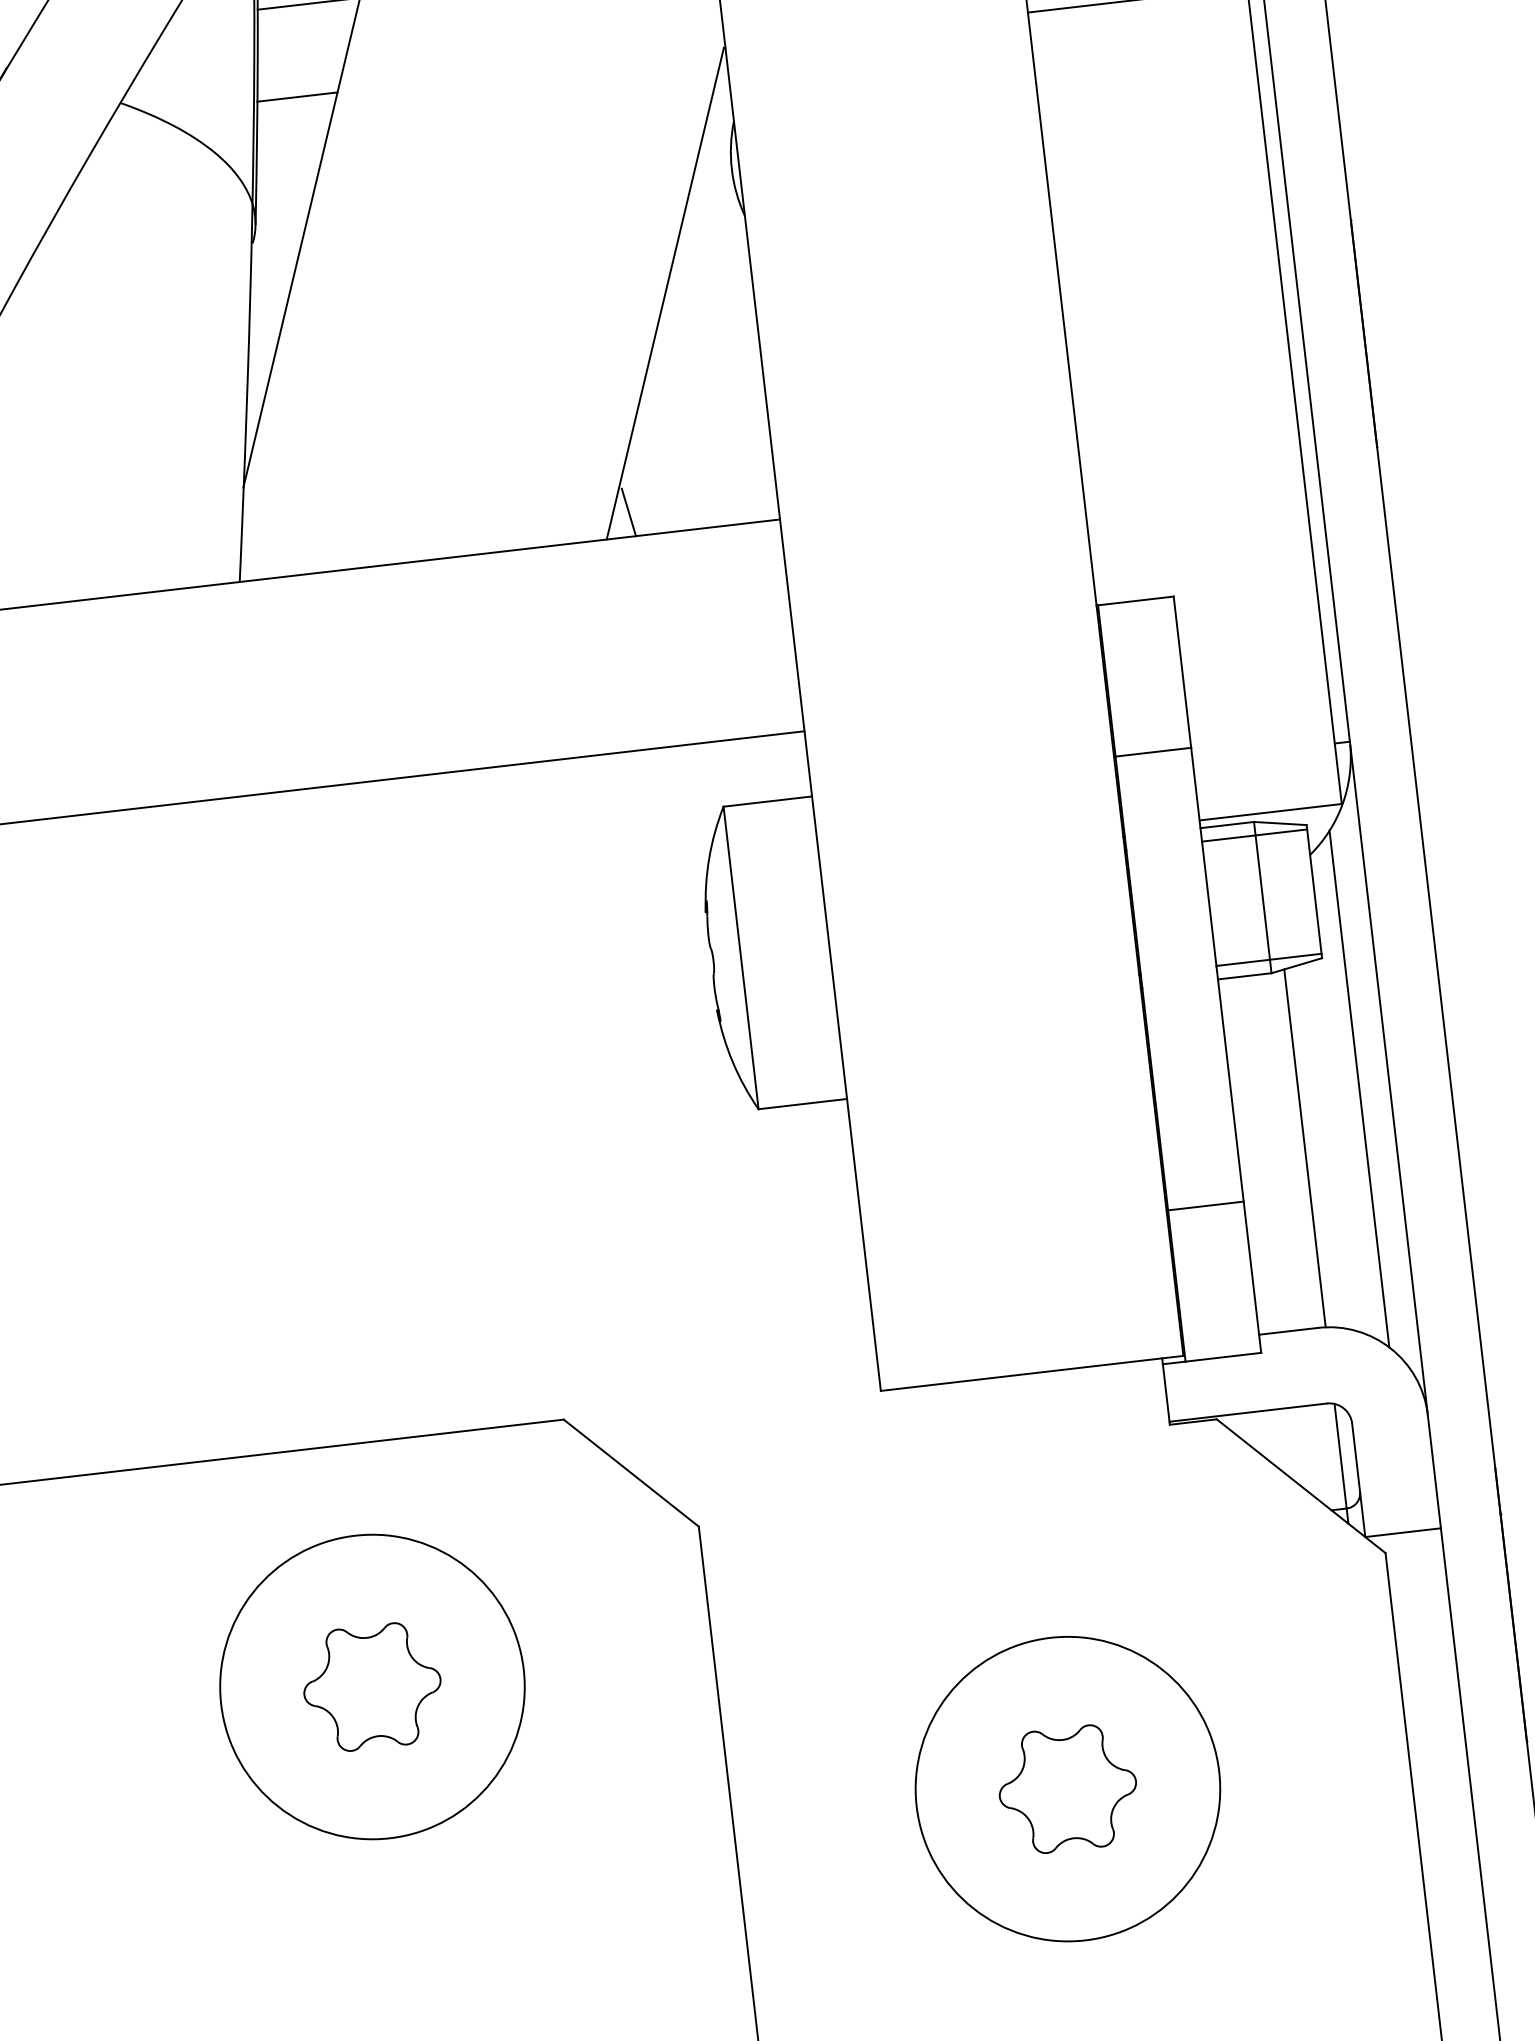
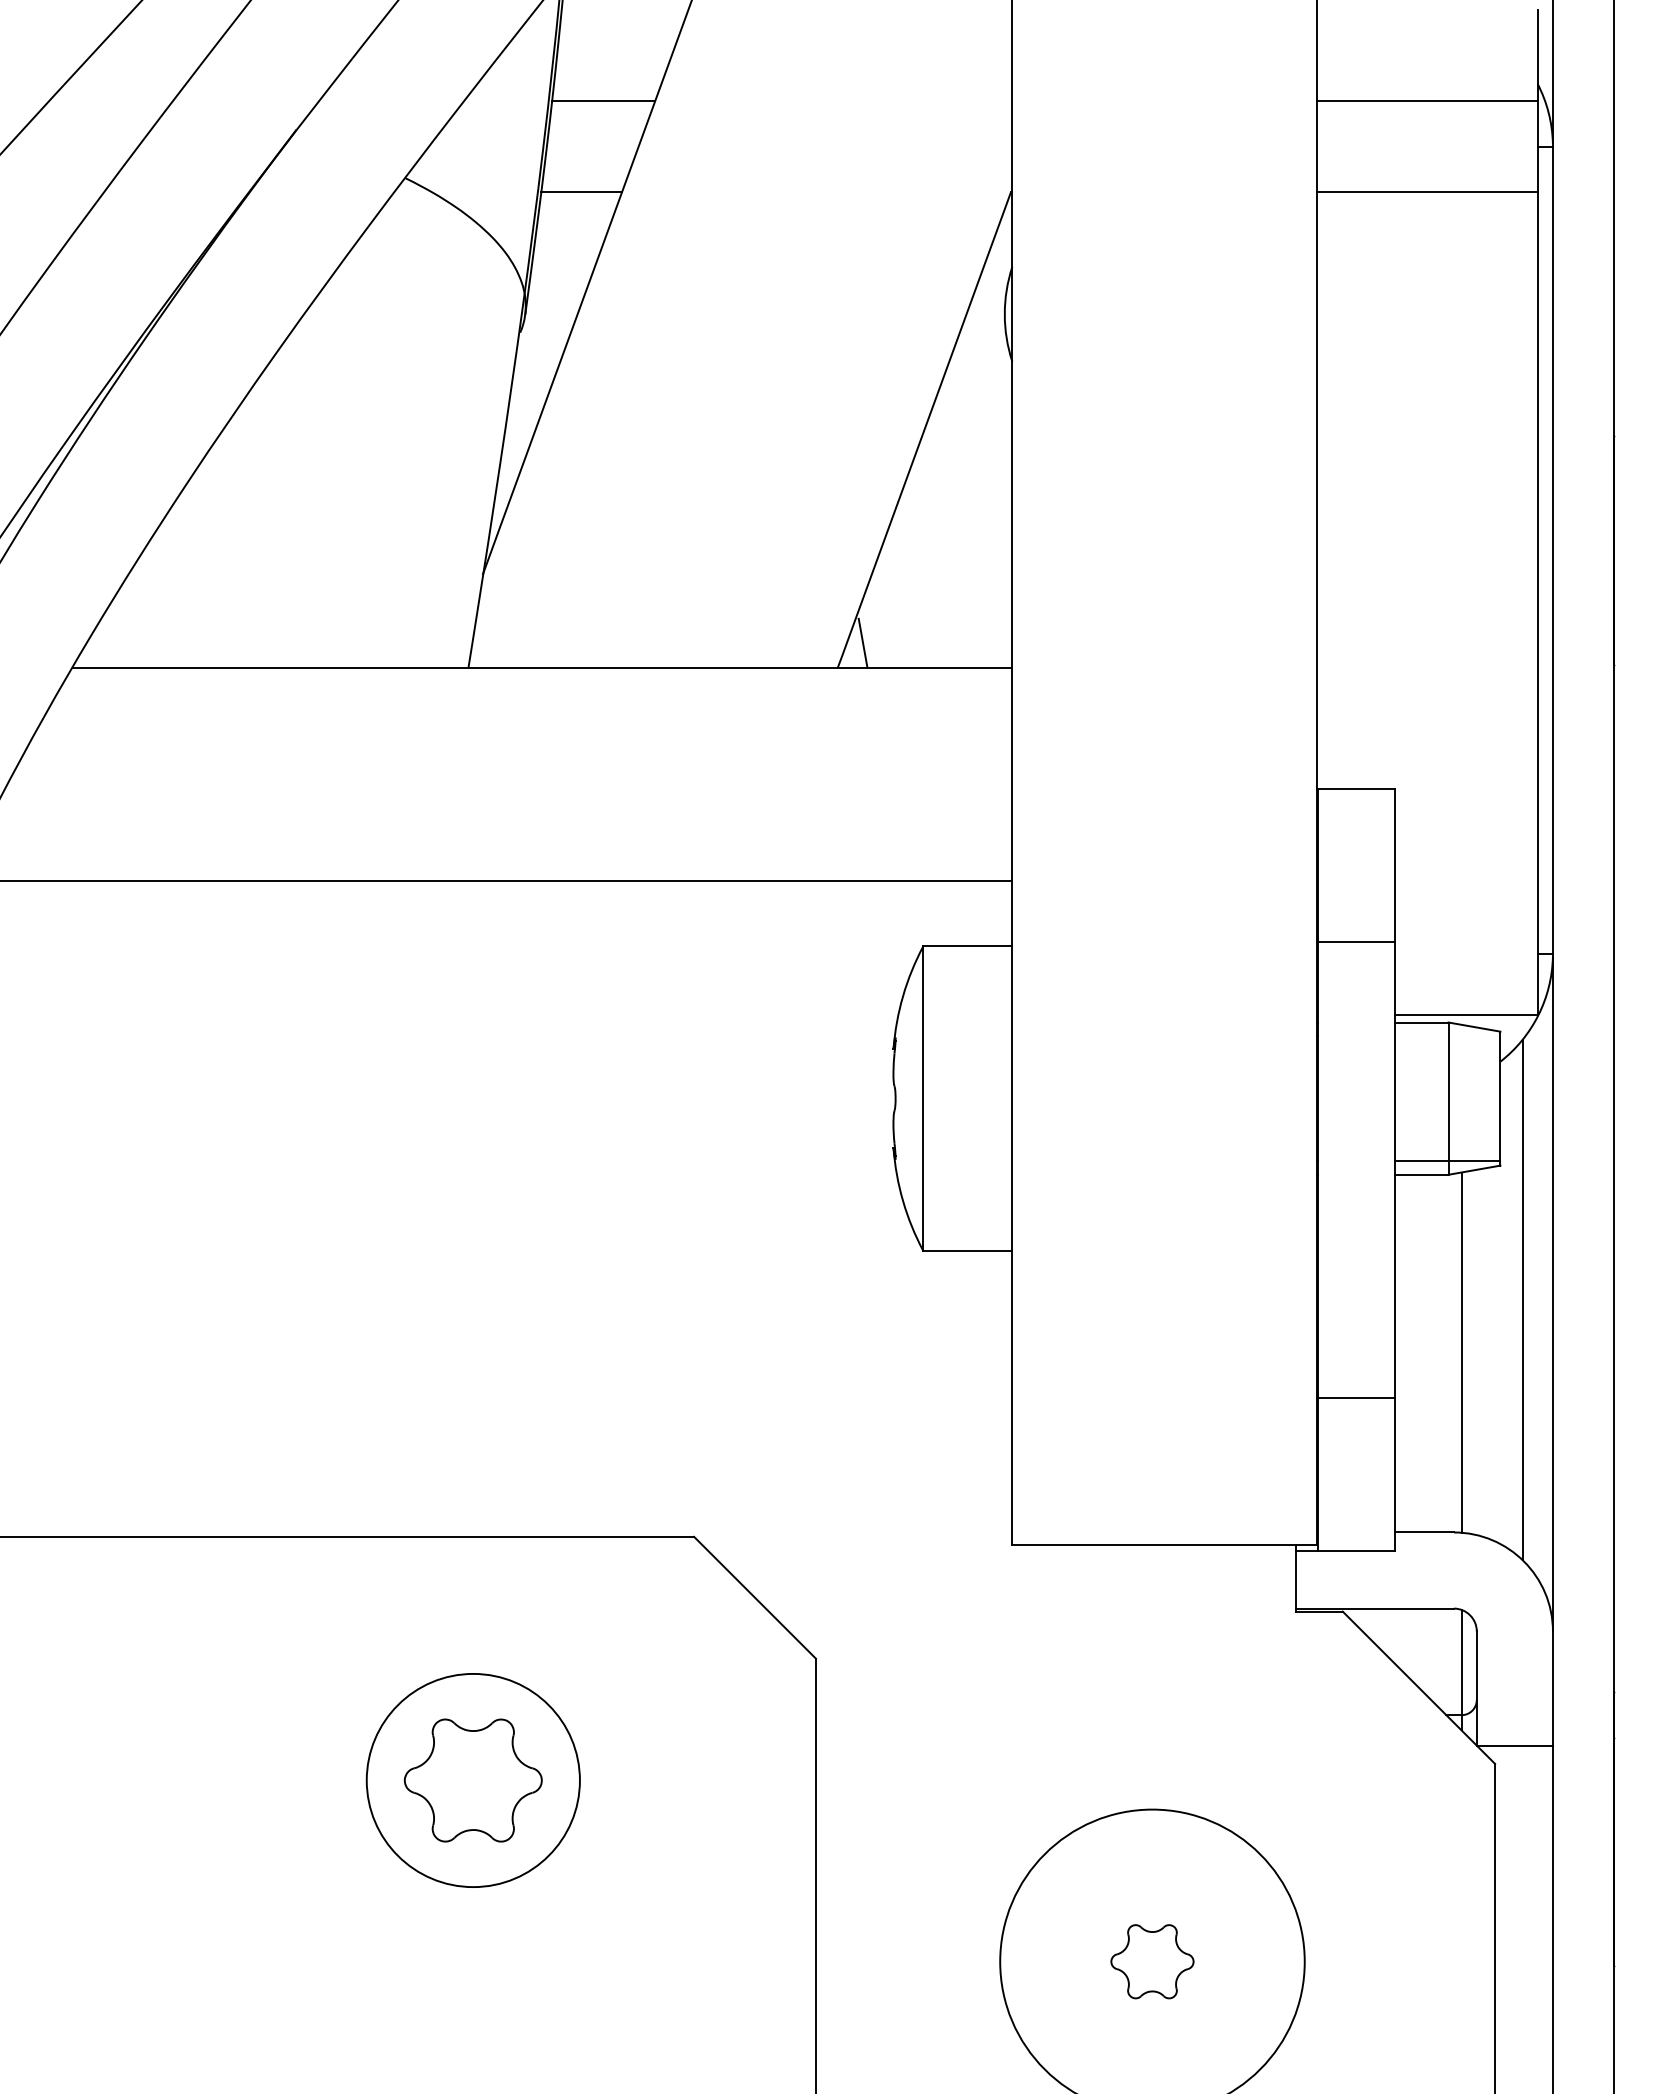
line: (1254, 835) -> (1447, 1036), removed
circle: (372, 1686) -> (473, 1780), size x0.7
part: (1067, 1788) -> (1152, 1961), size x0.6

